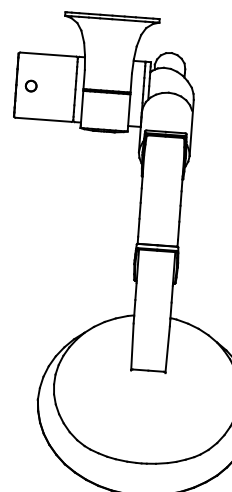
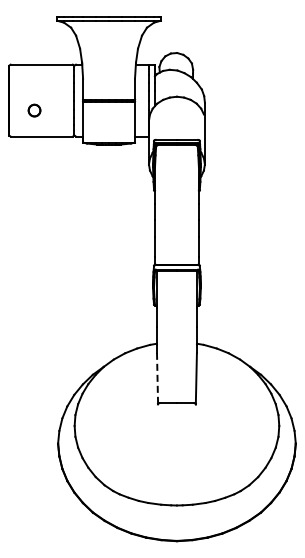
part: (31, 86) -> (34, 110), moved
line: (132, 346) -> (157, 378), solid -> dashed

